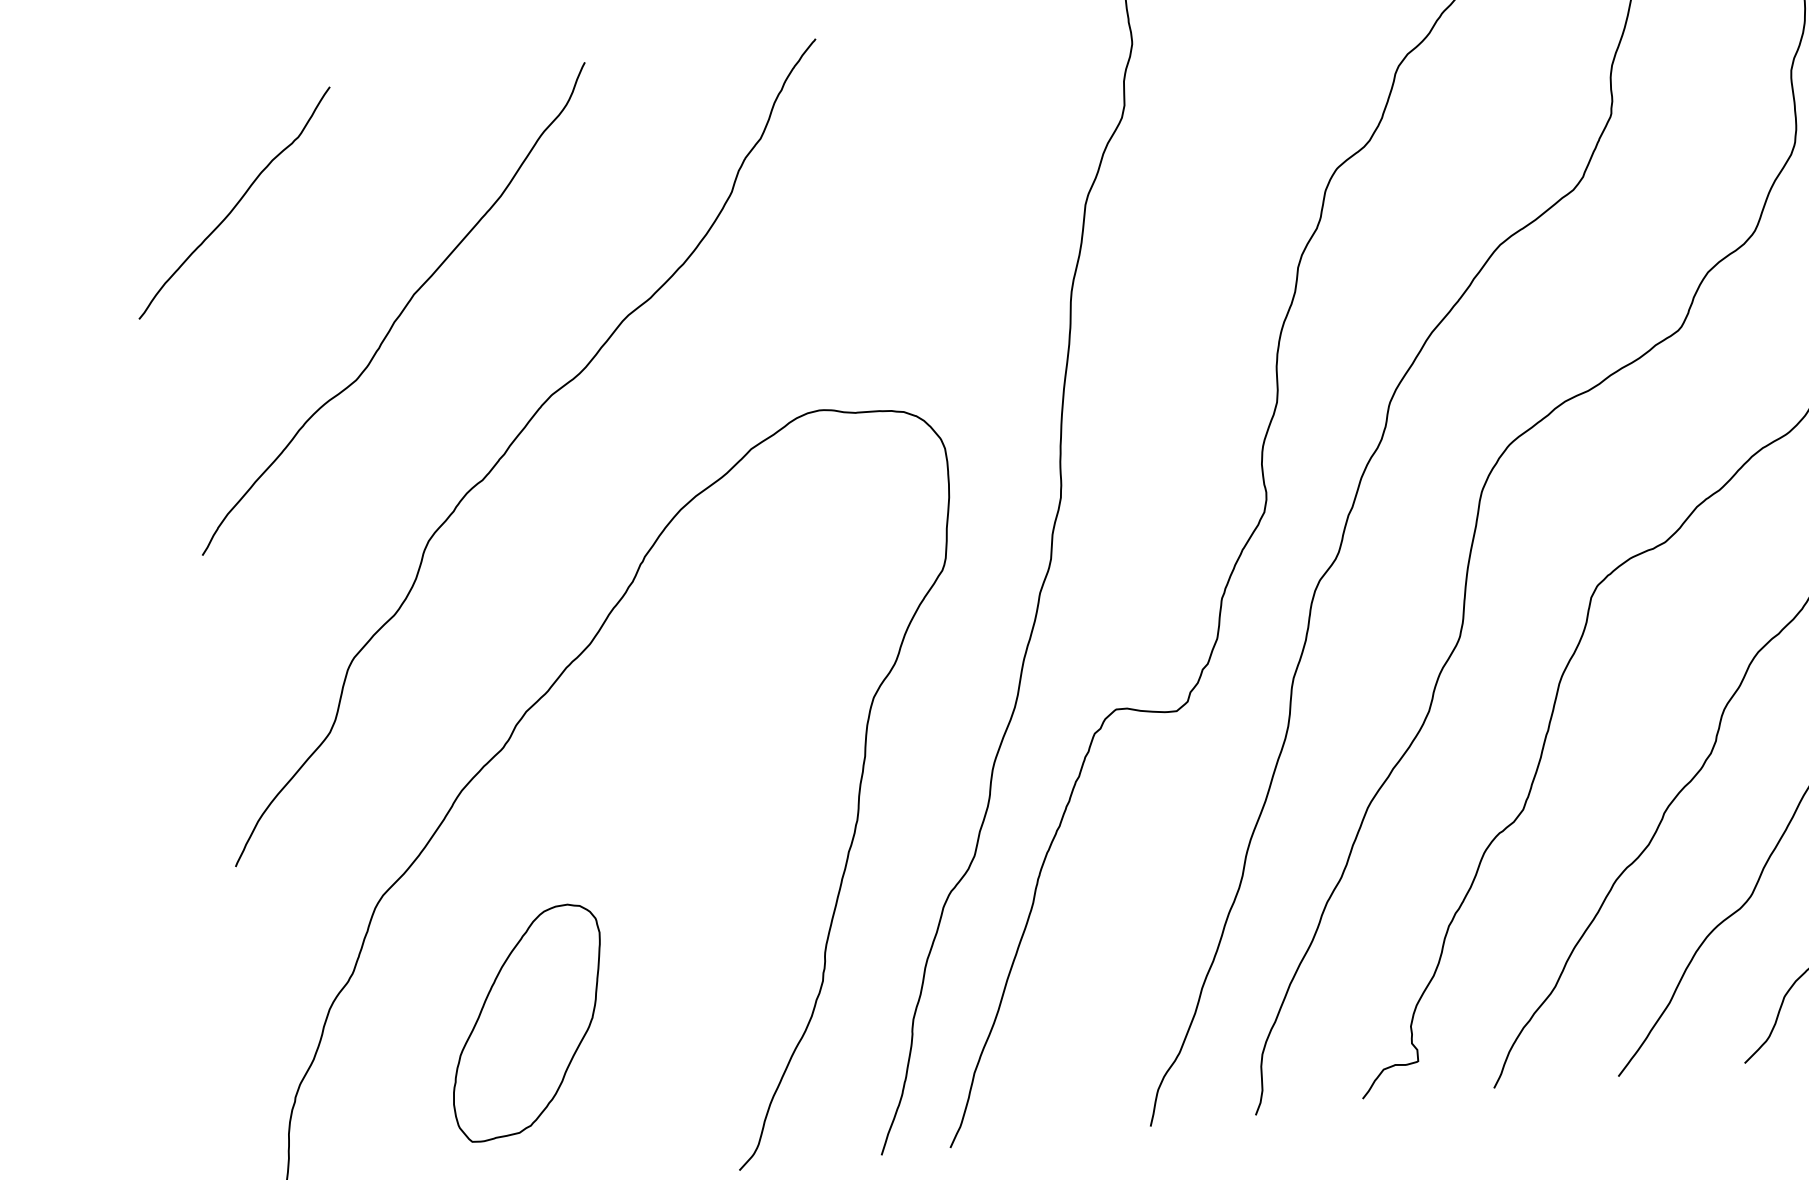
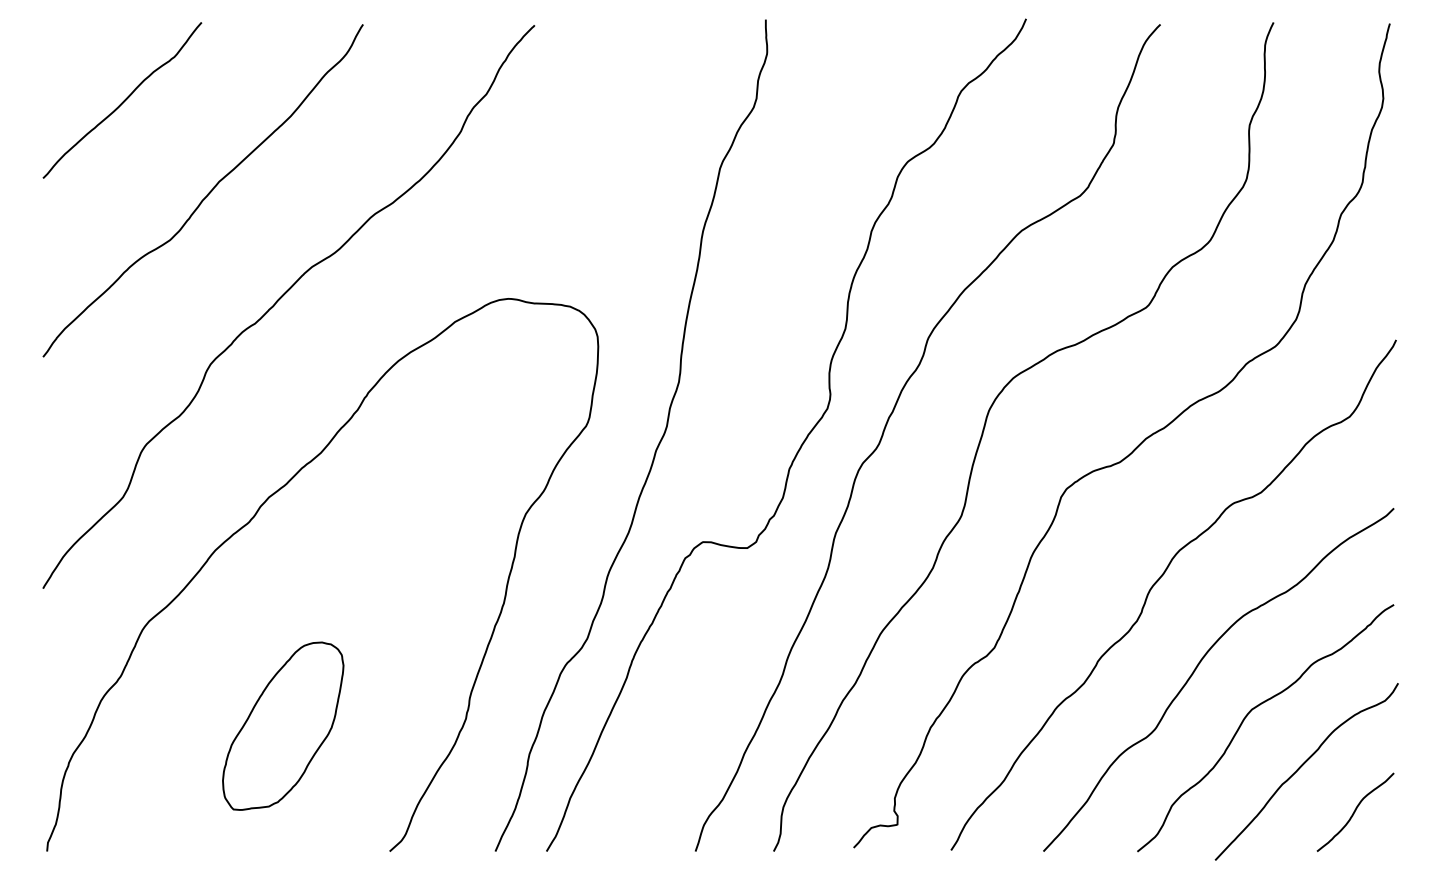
curve: (235, 203) -> (123, 100), moved
part: (527, 1021) -> (283, 725), moved

